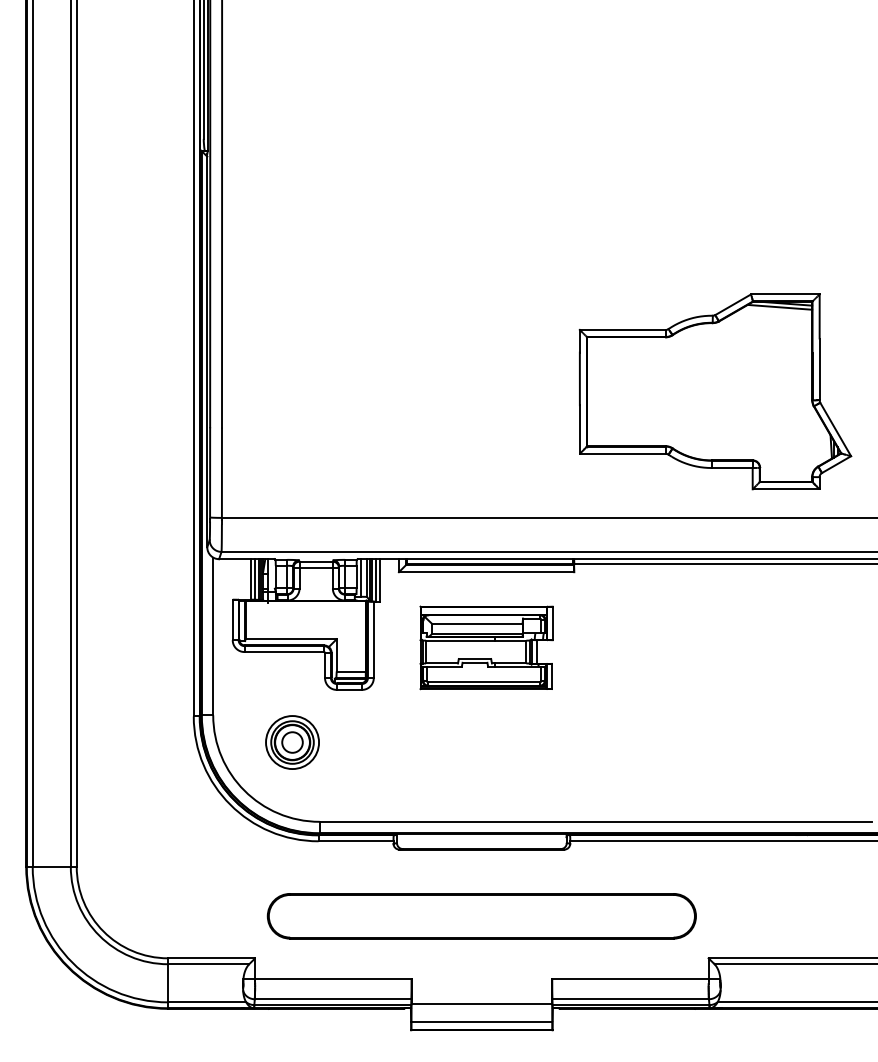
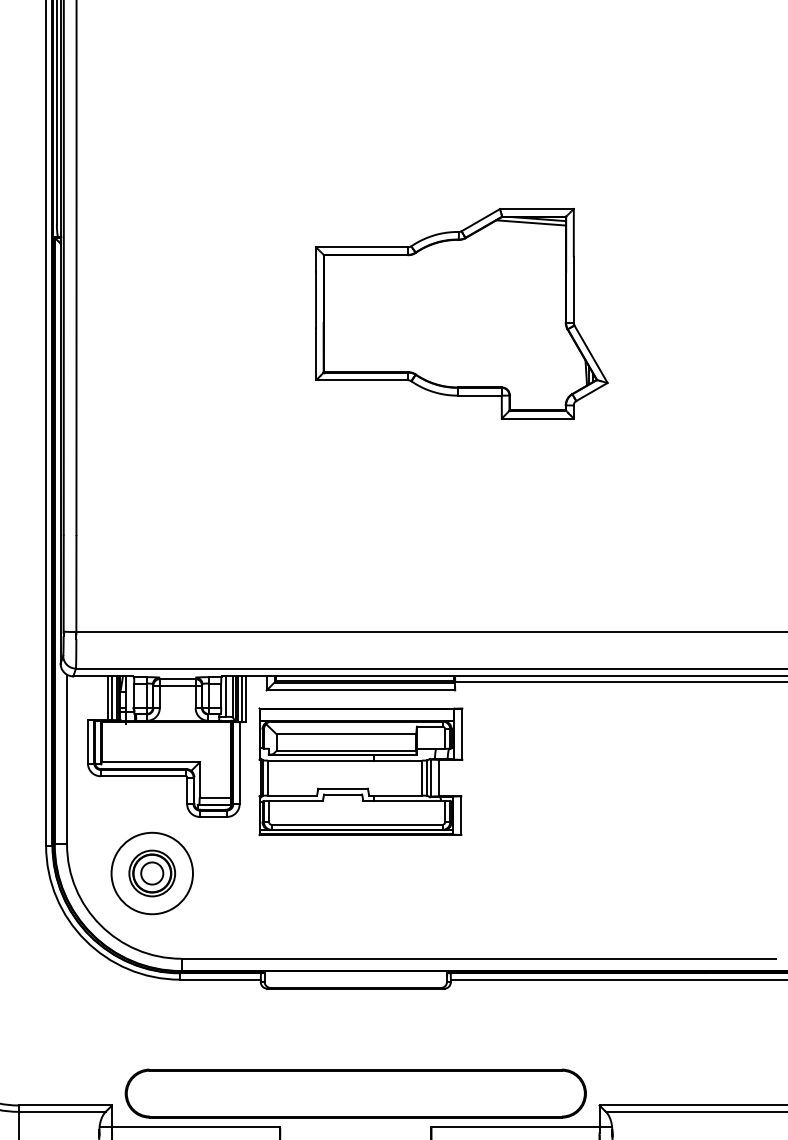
part: (715, 391) -> (461, 313), moved
part: (486, 647) -> (360, 771), size x1.43
circle: (292, 742) -> (152, 873), size x1.43
part: (481, 916) -> (355, 1093), moved

